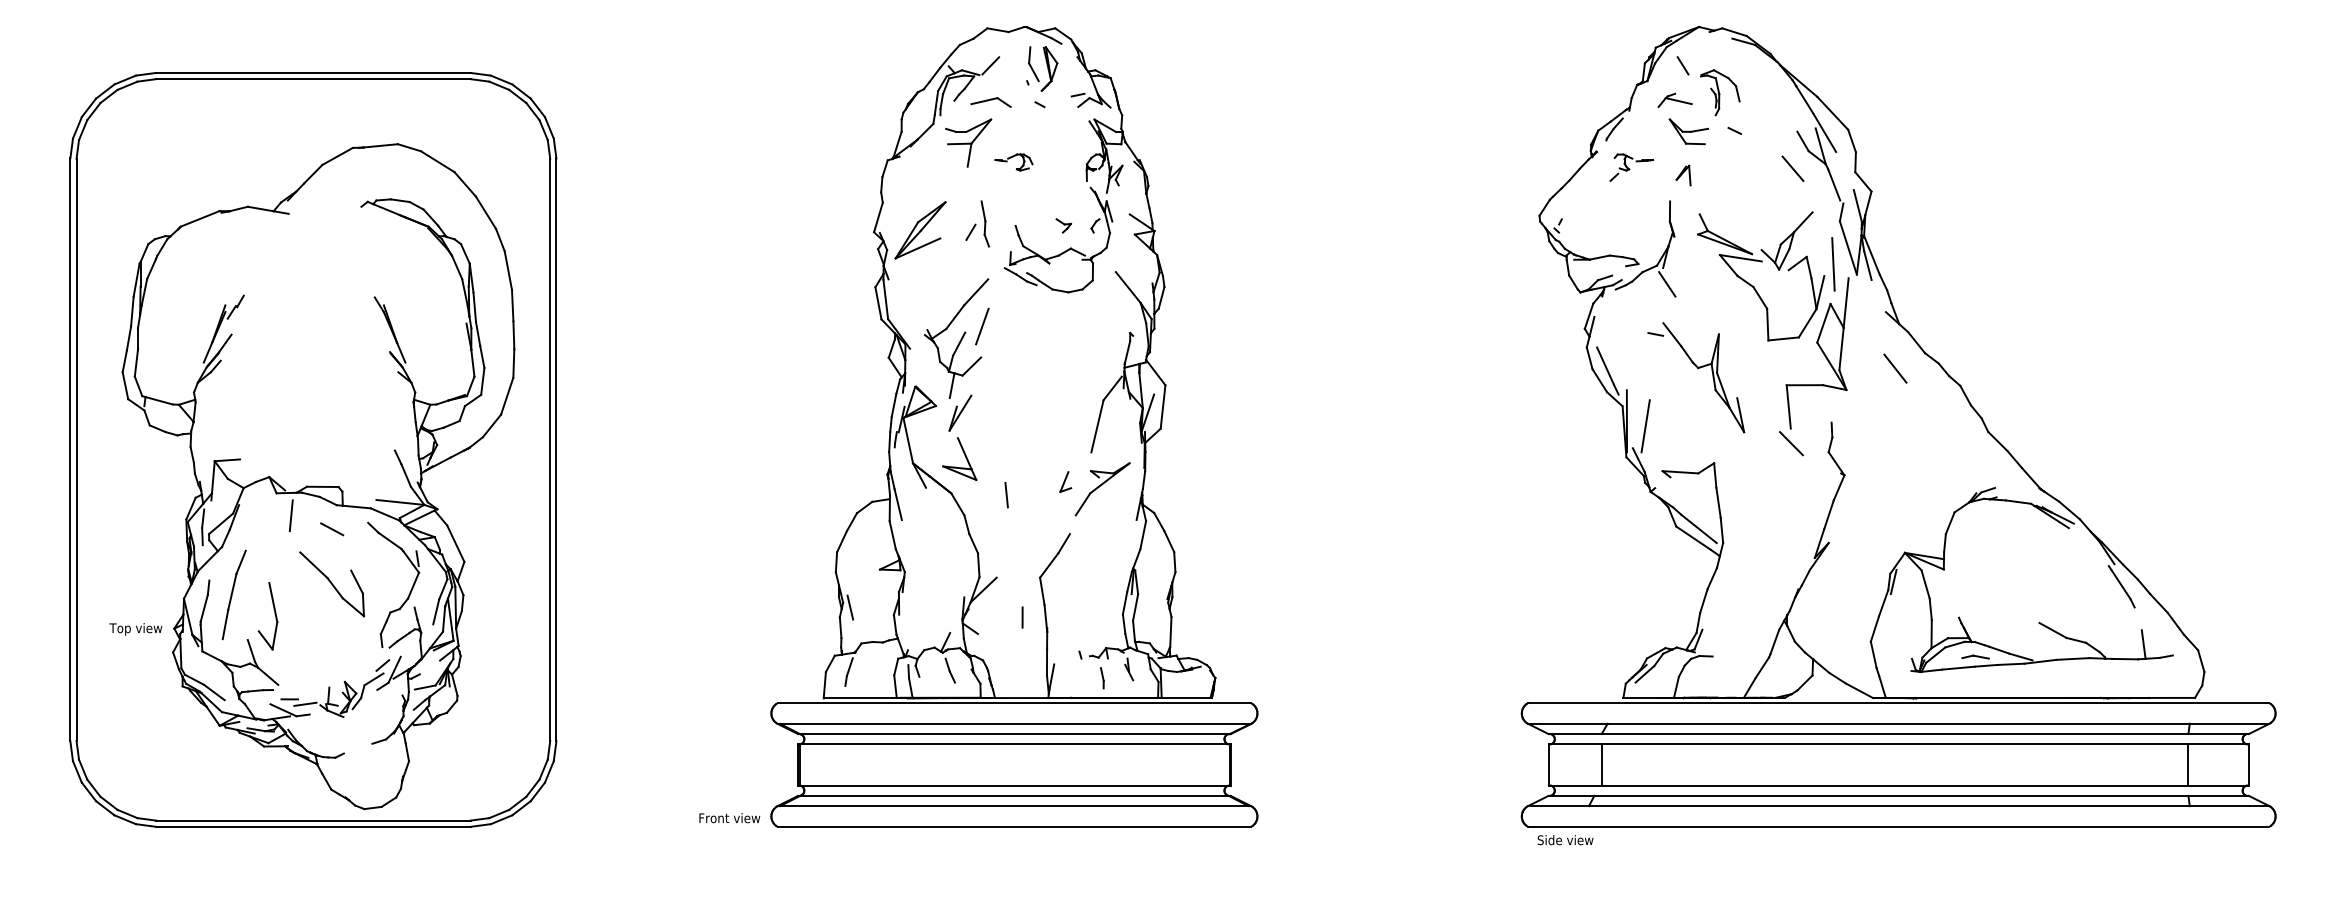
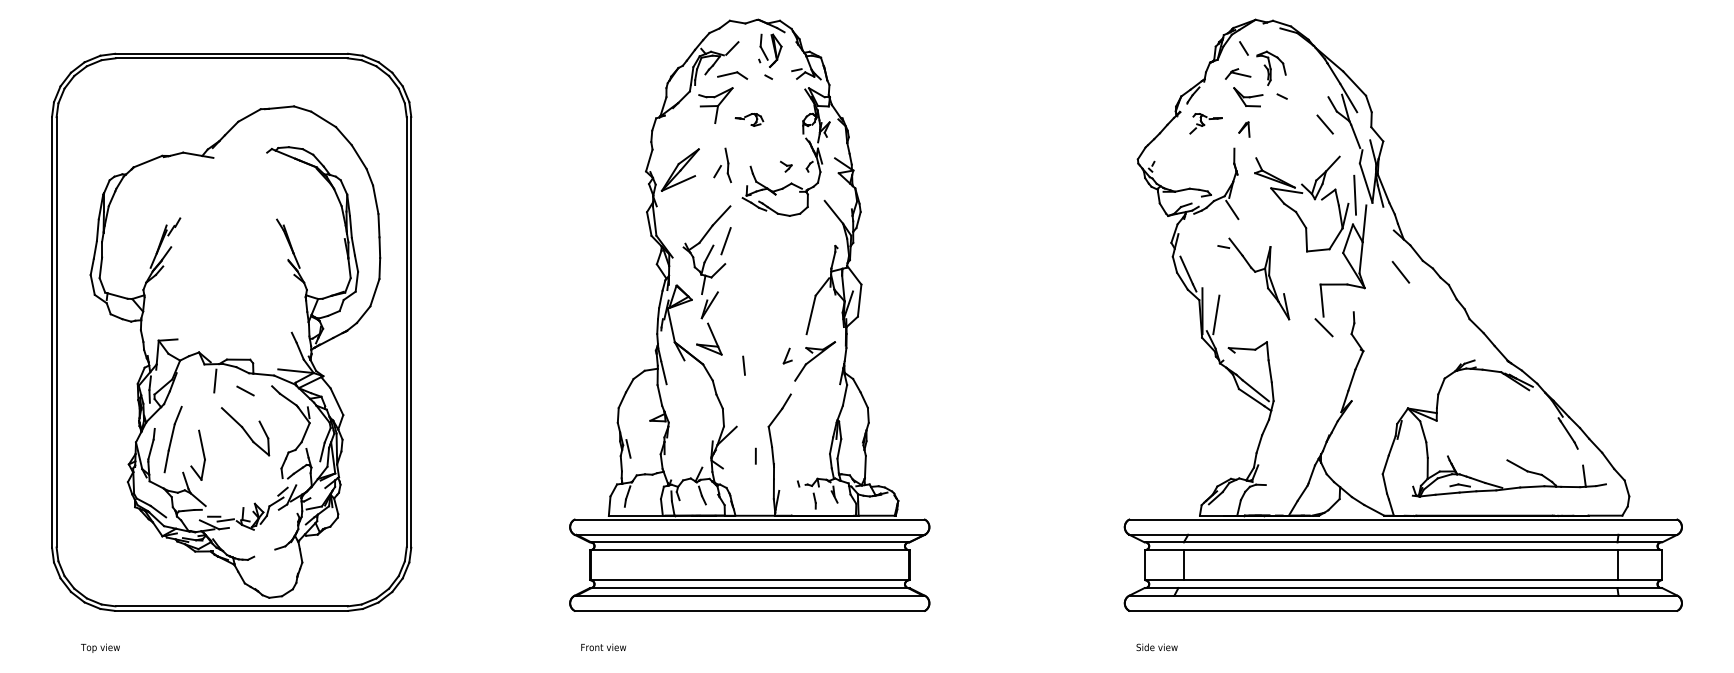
text: (135, 629) -> (100, 648), moved
text: (729, 818) -> (603, 647), moved
text: (1565, 840) -> (1157, 647), moved

